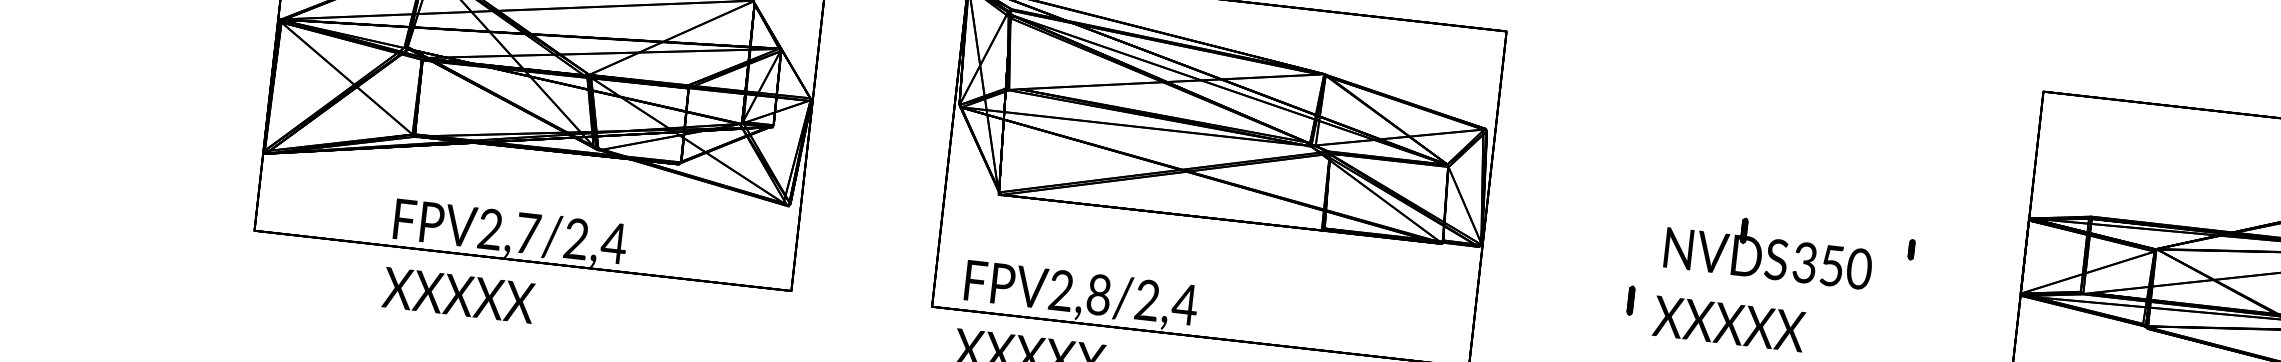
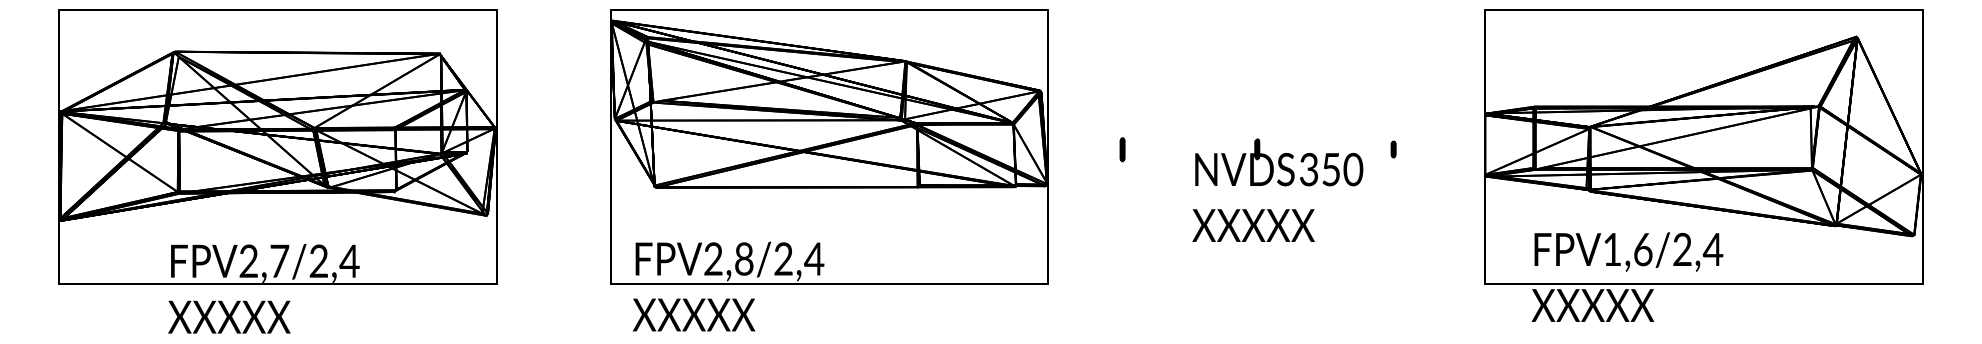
part: (1630, 300) -> (1122, 149), moved

